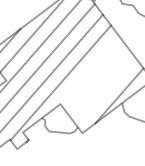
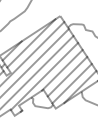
line: (88, 69) -> (62, 69), added
line: (97, 80) -> (67, 76), added
line: (104, 91) -> (71, 83), added

